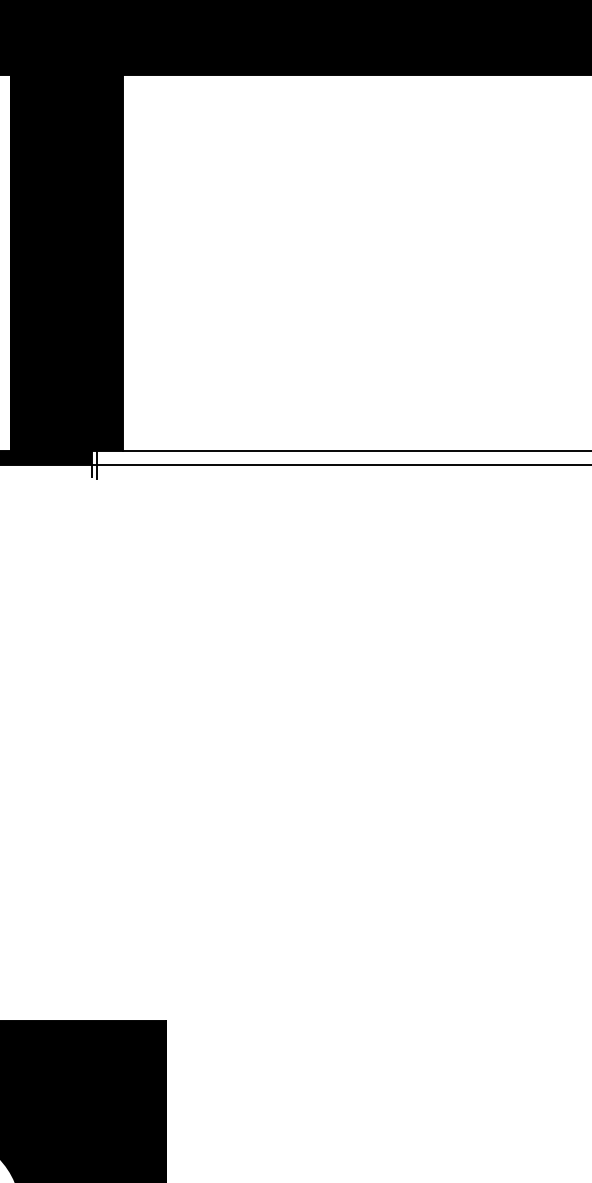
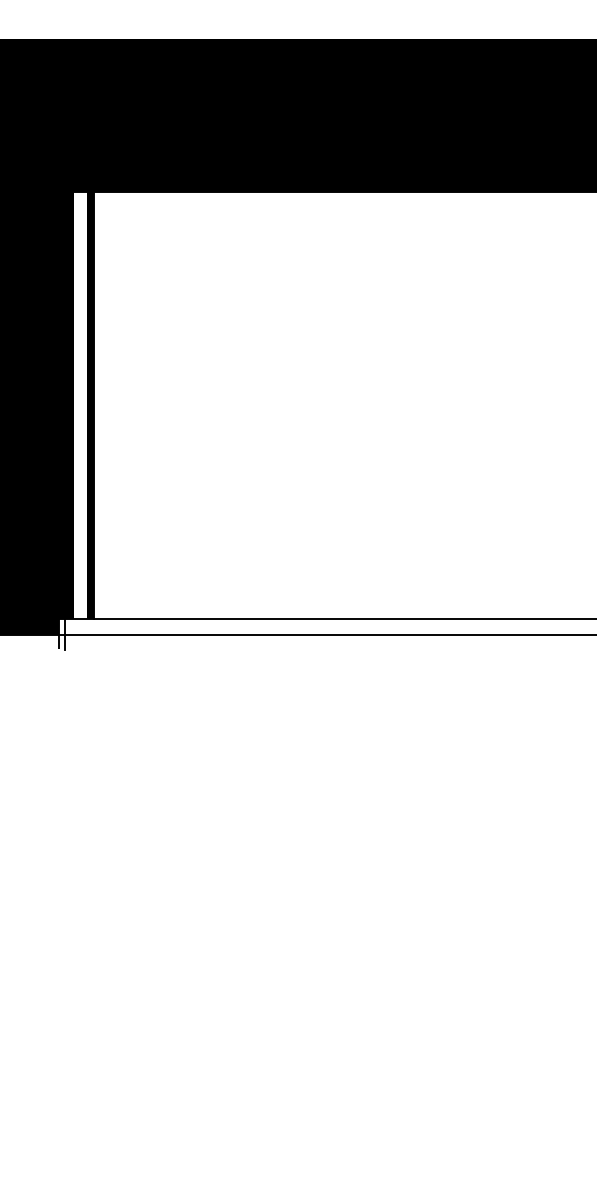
fill: (111, 262) -> (80, 404), removed

